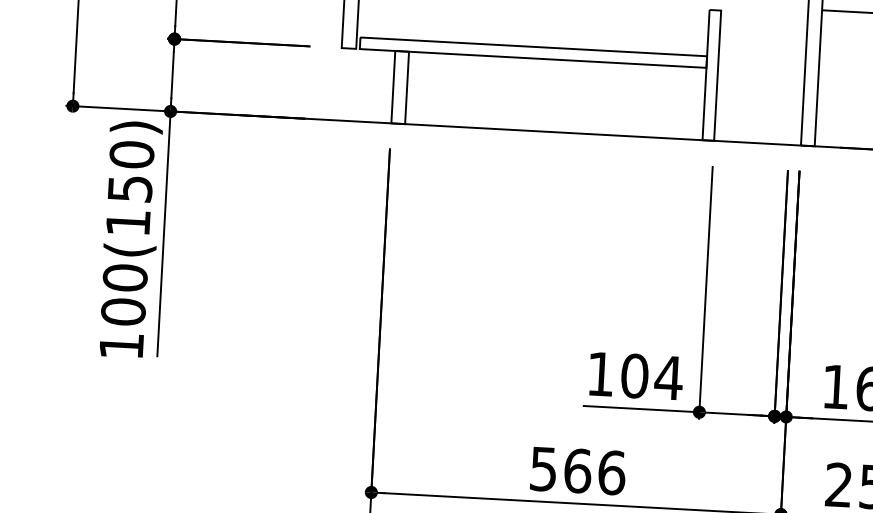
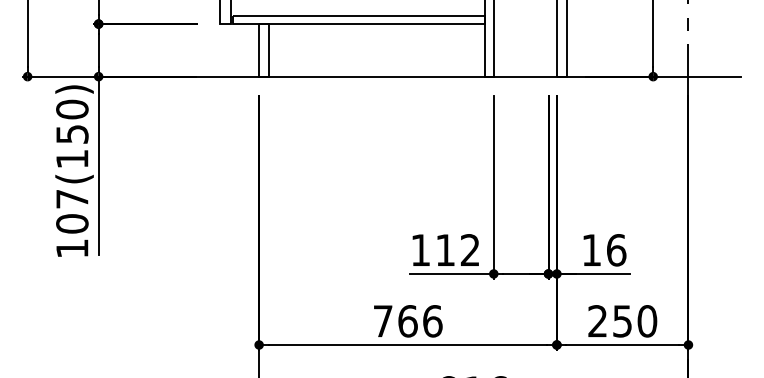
text: (125, 277) -> (72, 198), 100(150) -> 107(150)
text: (651, 377) -> (457, 250), 104 -> 112
text: (542, 469) -> (382, 321), 566 -> 766

